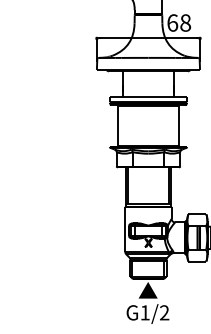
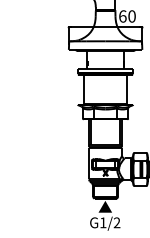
text: (184, 23) -> (131, 16), 68 -> 60

